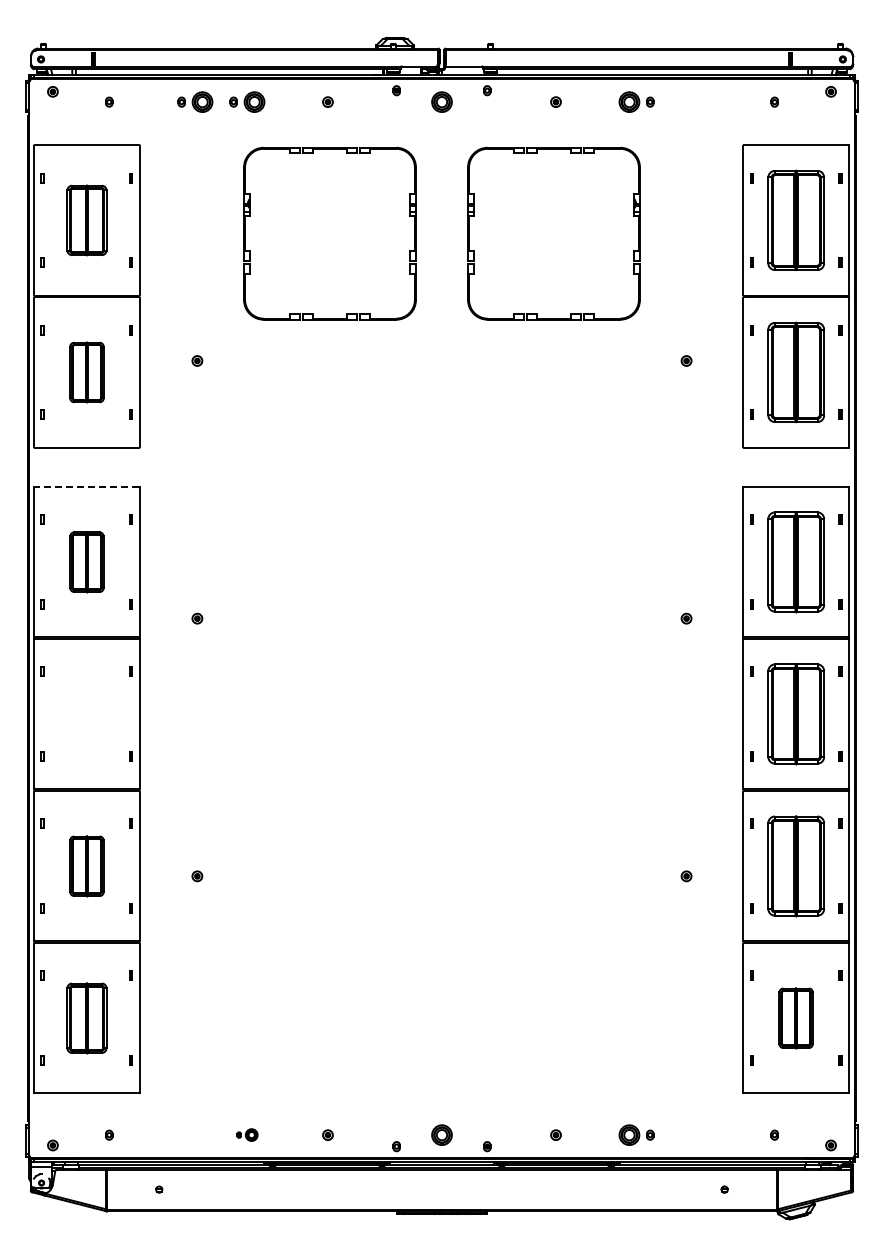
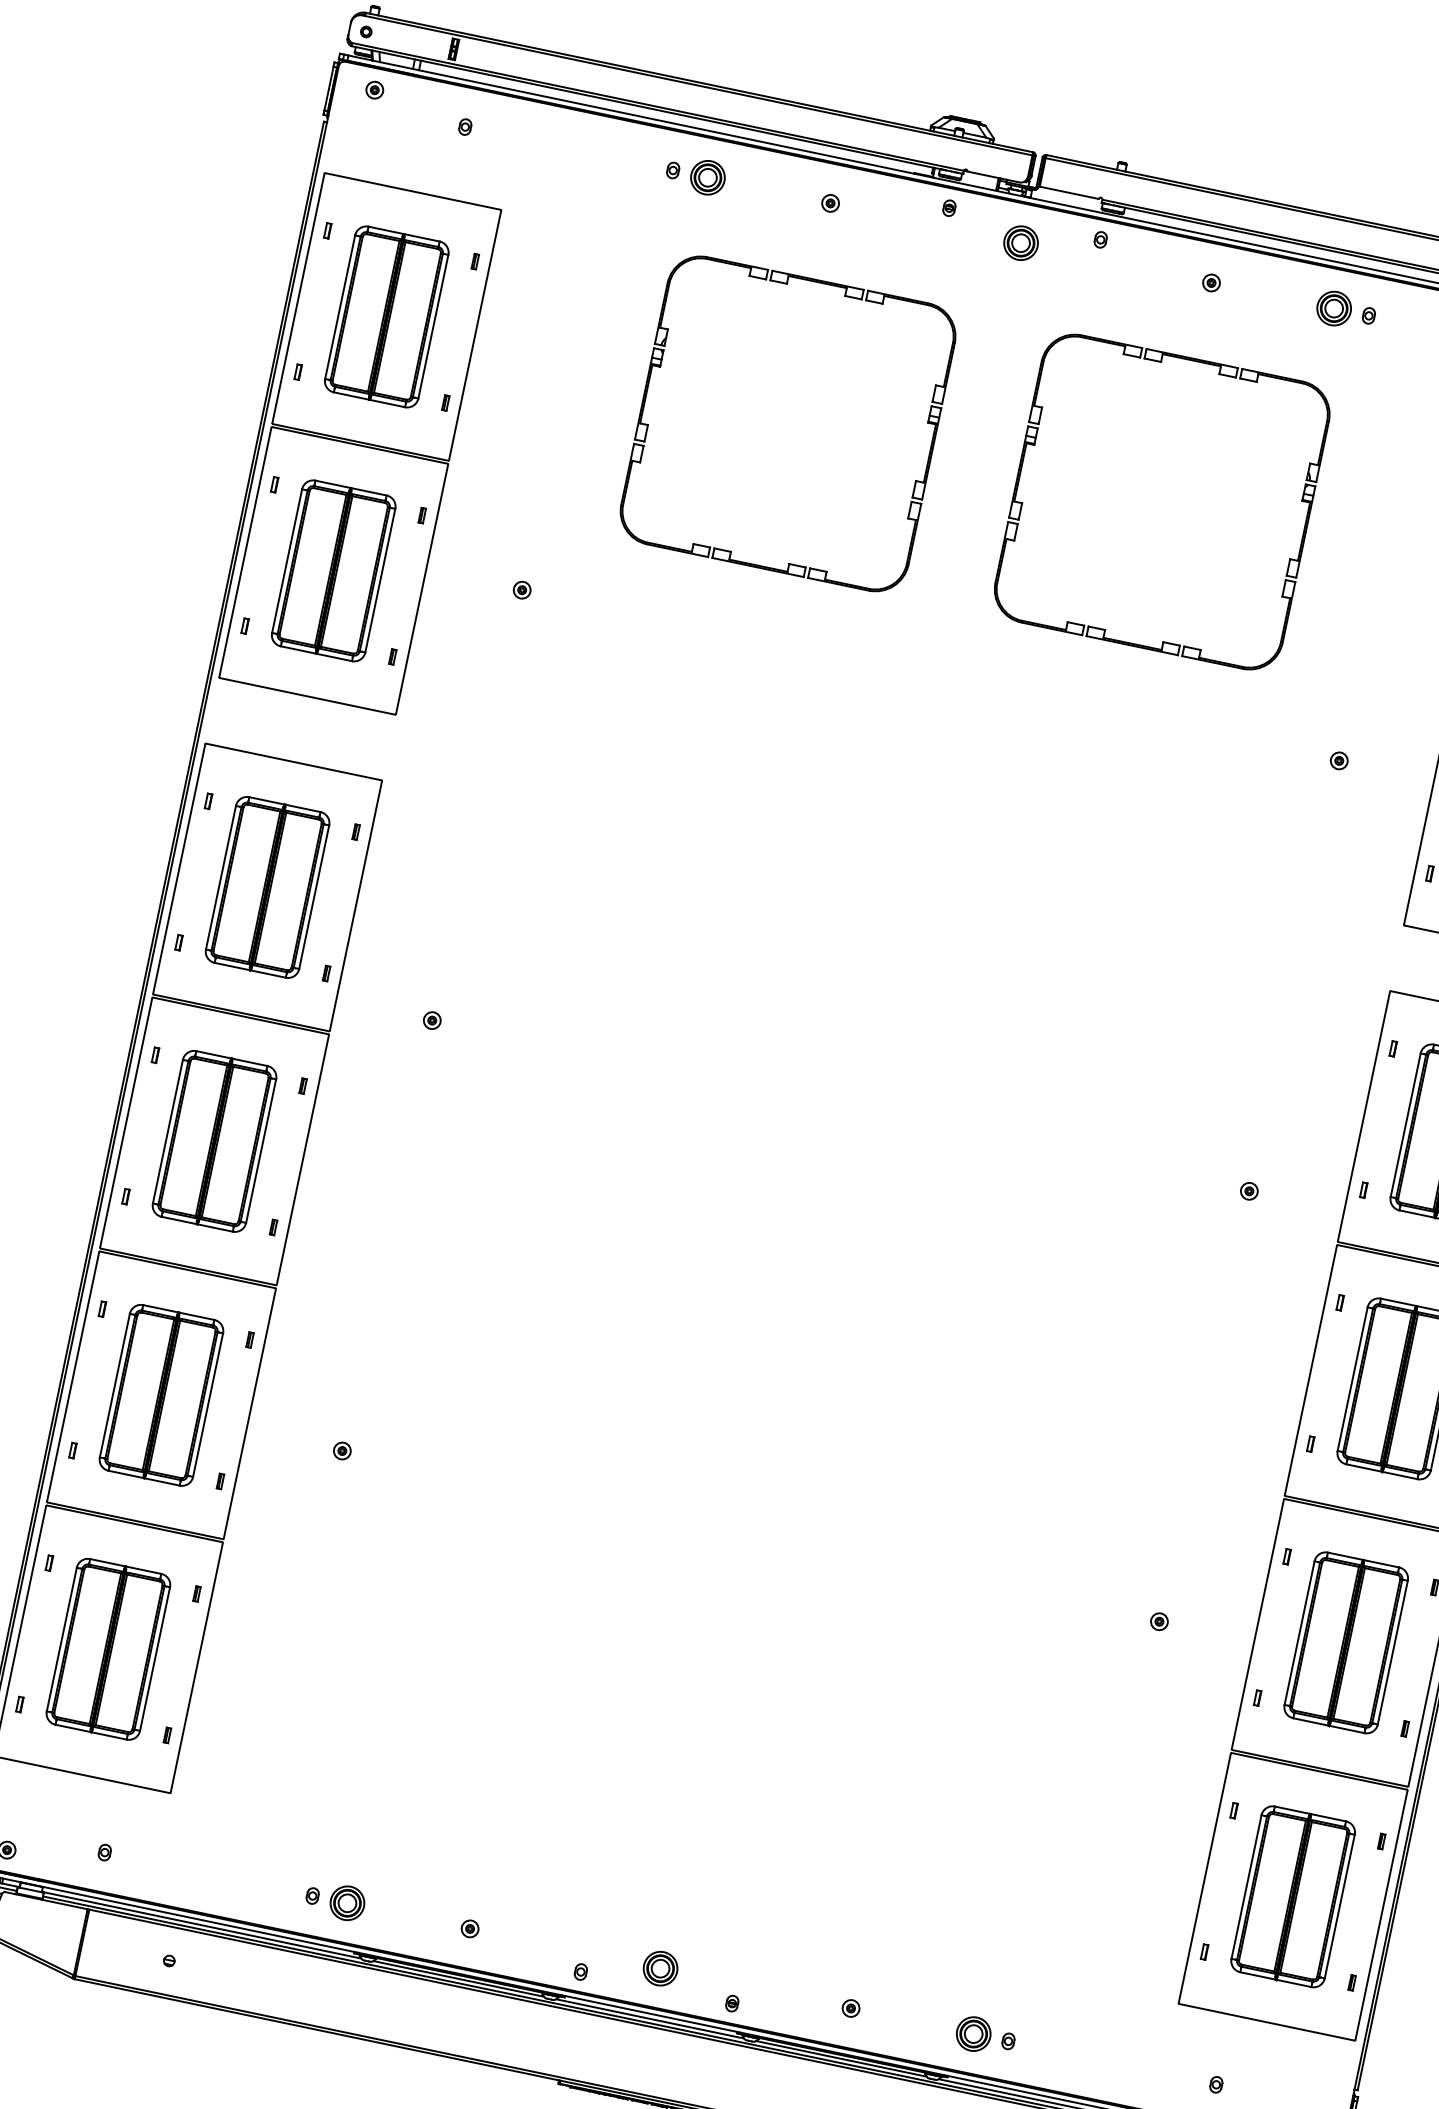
part: (195, 101) -> (609, 156), removed
part: (86, 220) -> (385, 316), size x1.43
part: (86, 372) -> (332, 570), size x1.67
line: (86, 486) -> (293, 761), dashed -> solid
part: (86, 562) -> (266, 888), size x1.67
part: (86, 714) -> (213, 1141), added
part: (86, 866) -> (160, 1395), size x1.67
part: (86, 1018) -> (107, 1649), size x1.43
part: (795, 1018) -> (1291, 1897), size x1.67
part: (247, 1134) -> (335, 1899), size x1.67

